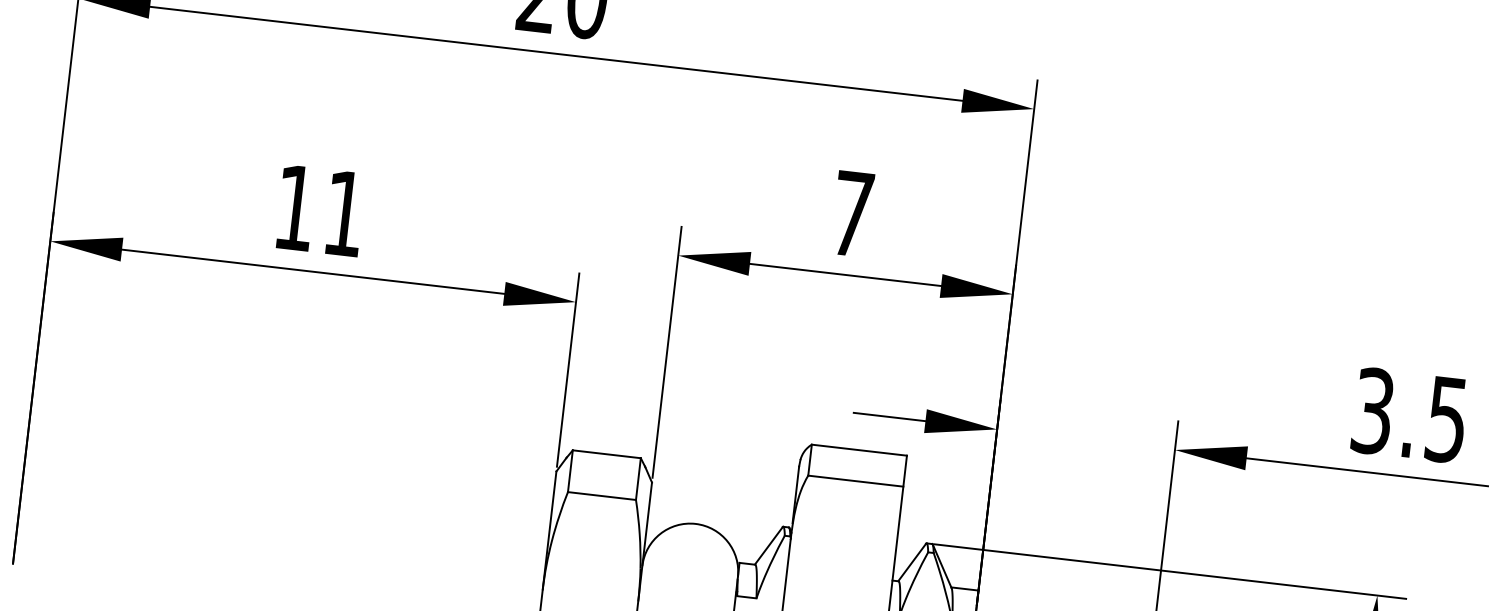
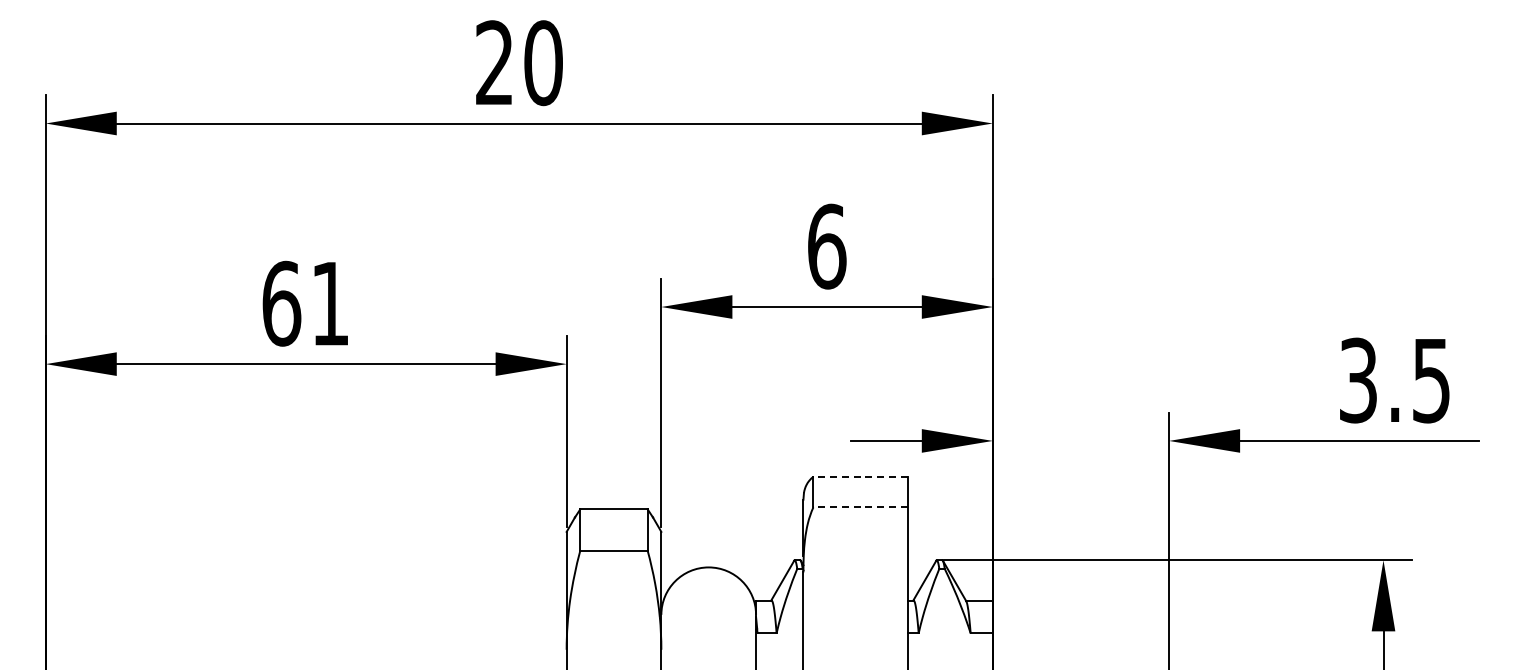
text: (295, 207) -> (281, 303), 11 -> 61
text: (852, 213) -> (827, 246), 7 -> 6
line: (859, 449) -> (860, 476), solid -> dashed
line: (855, 481) -> (860, 507), solid -> dashed

